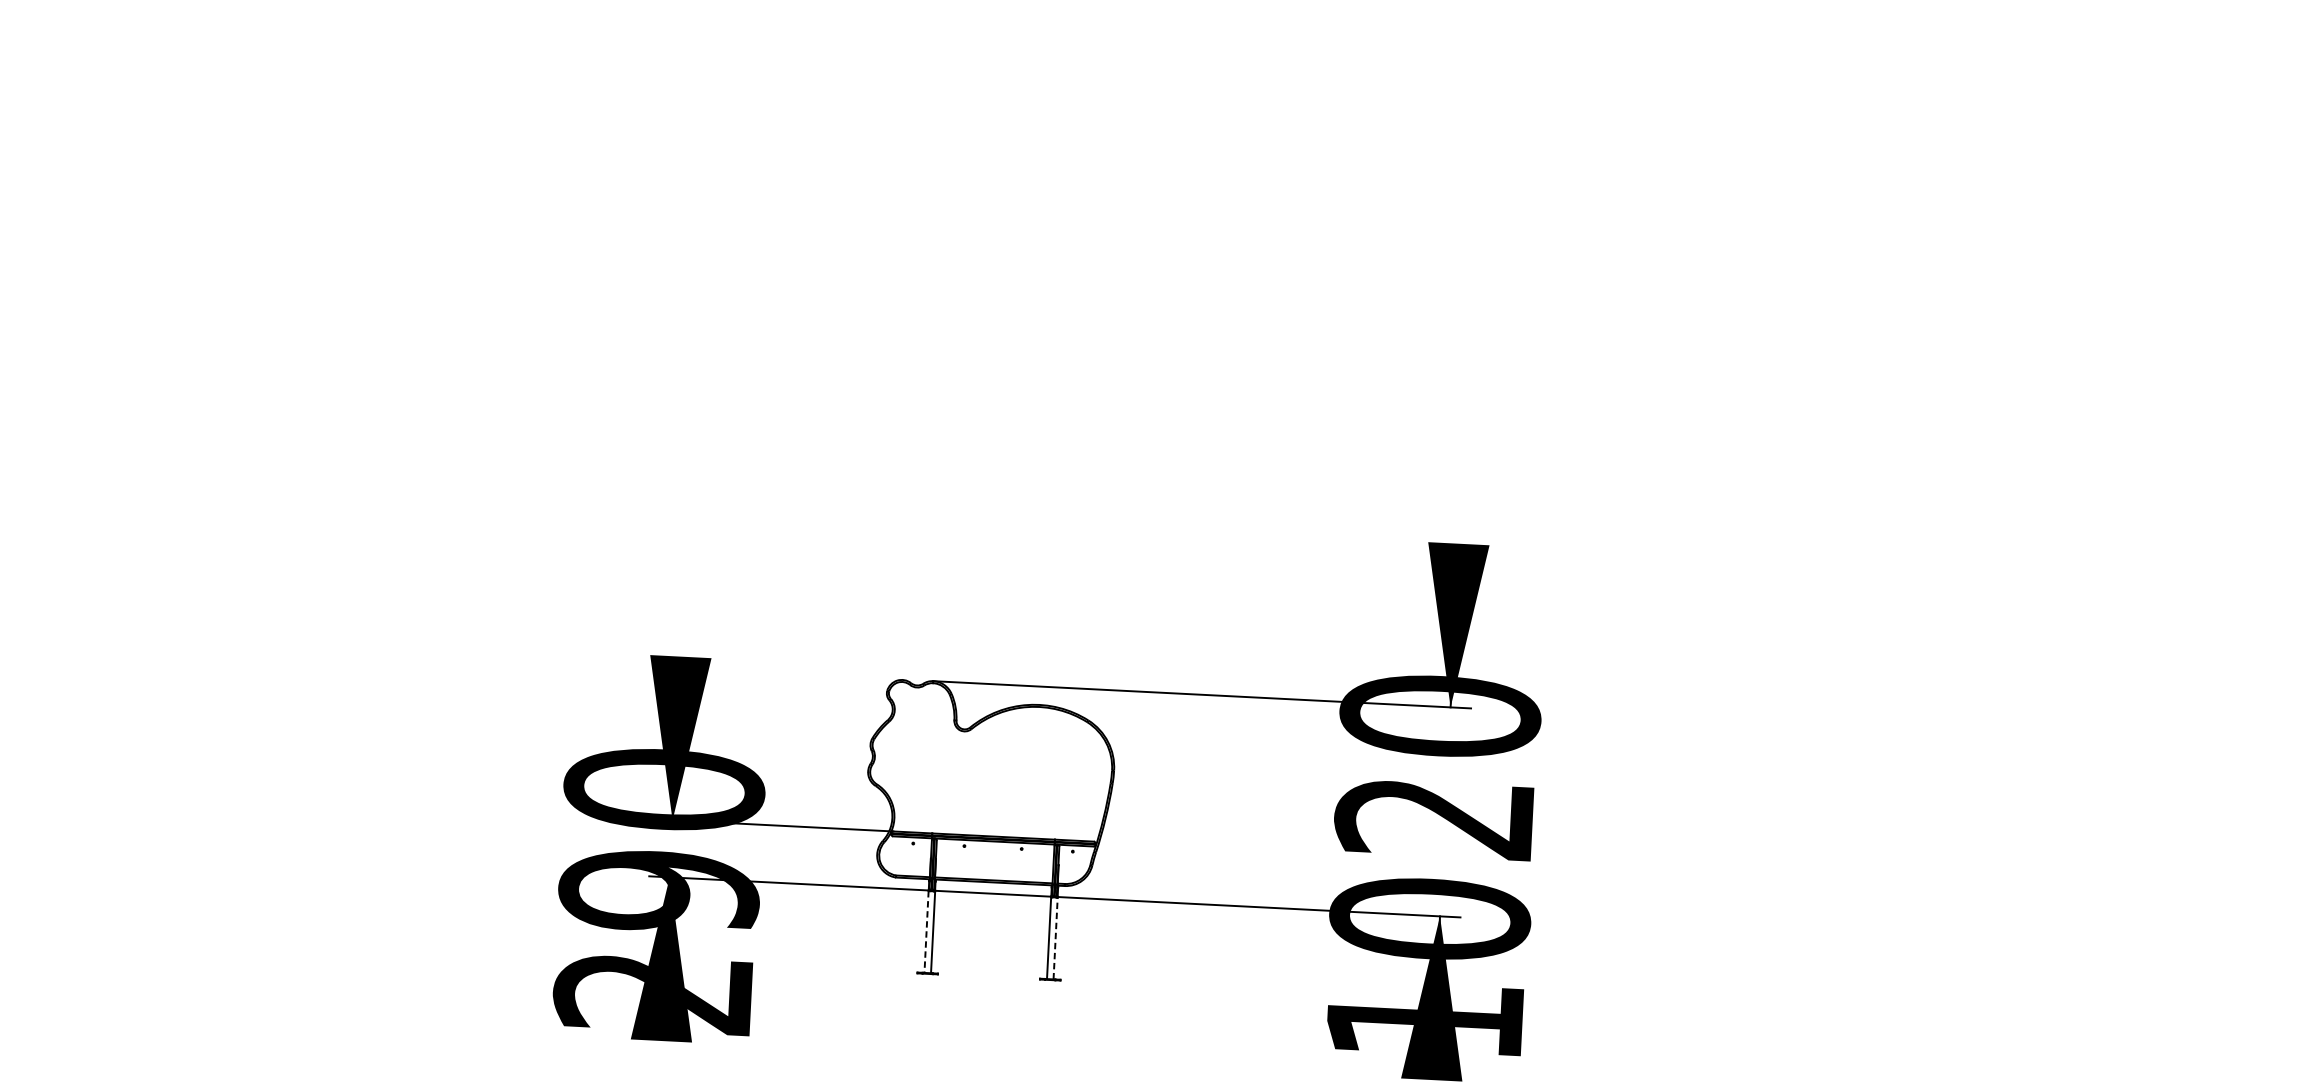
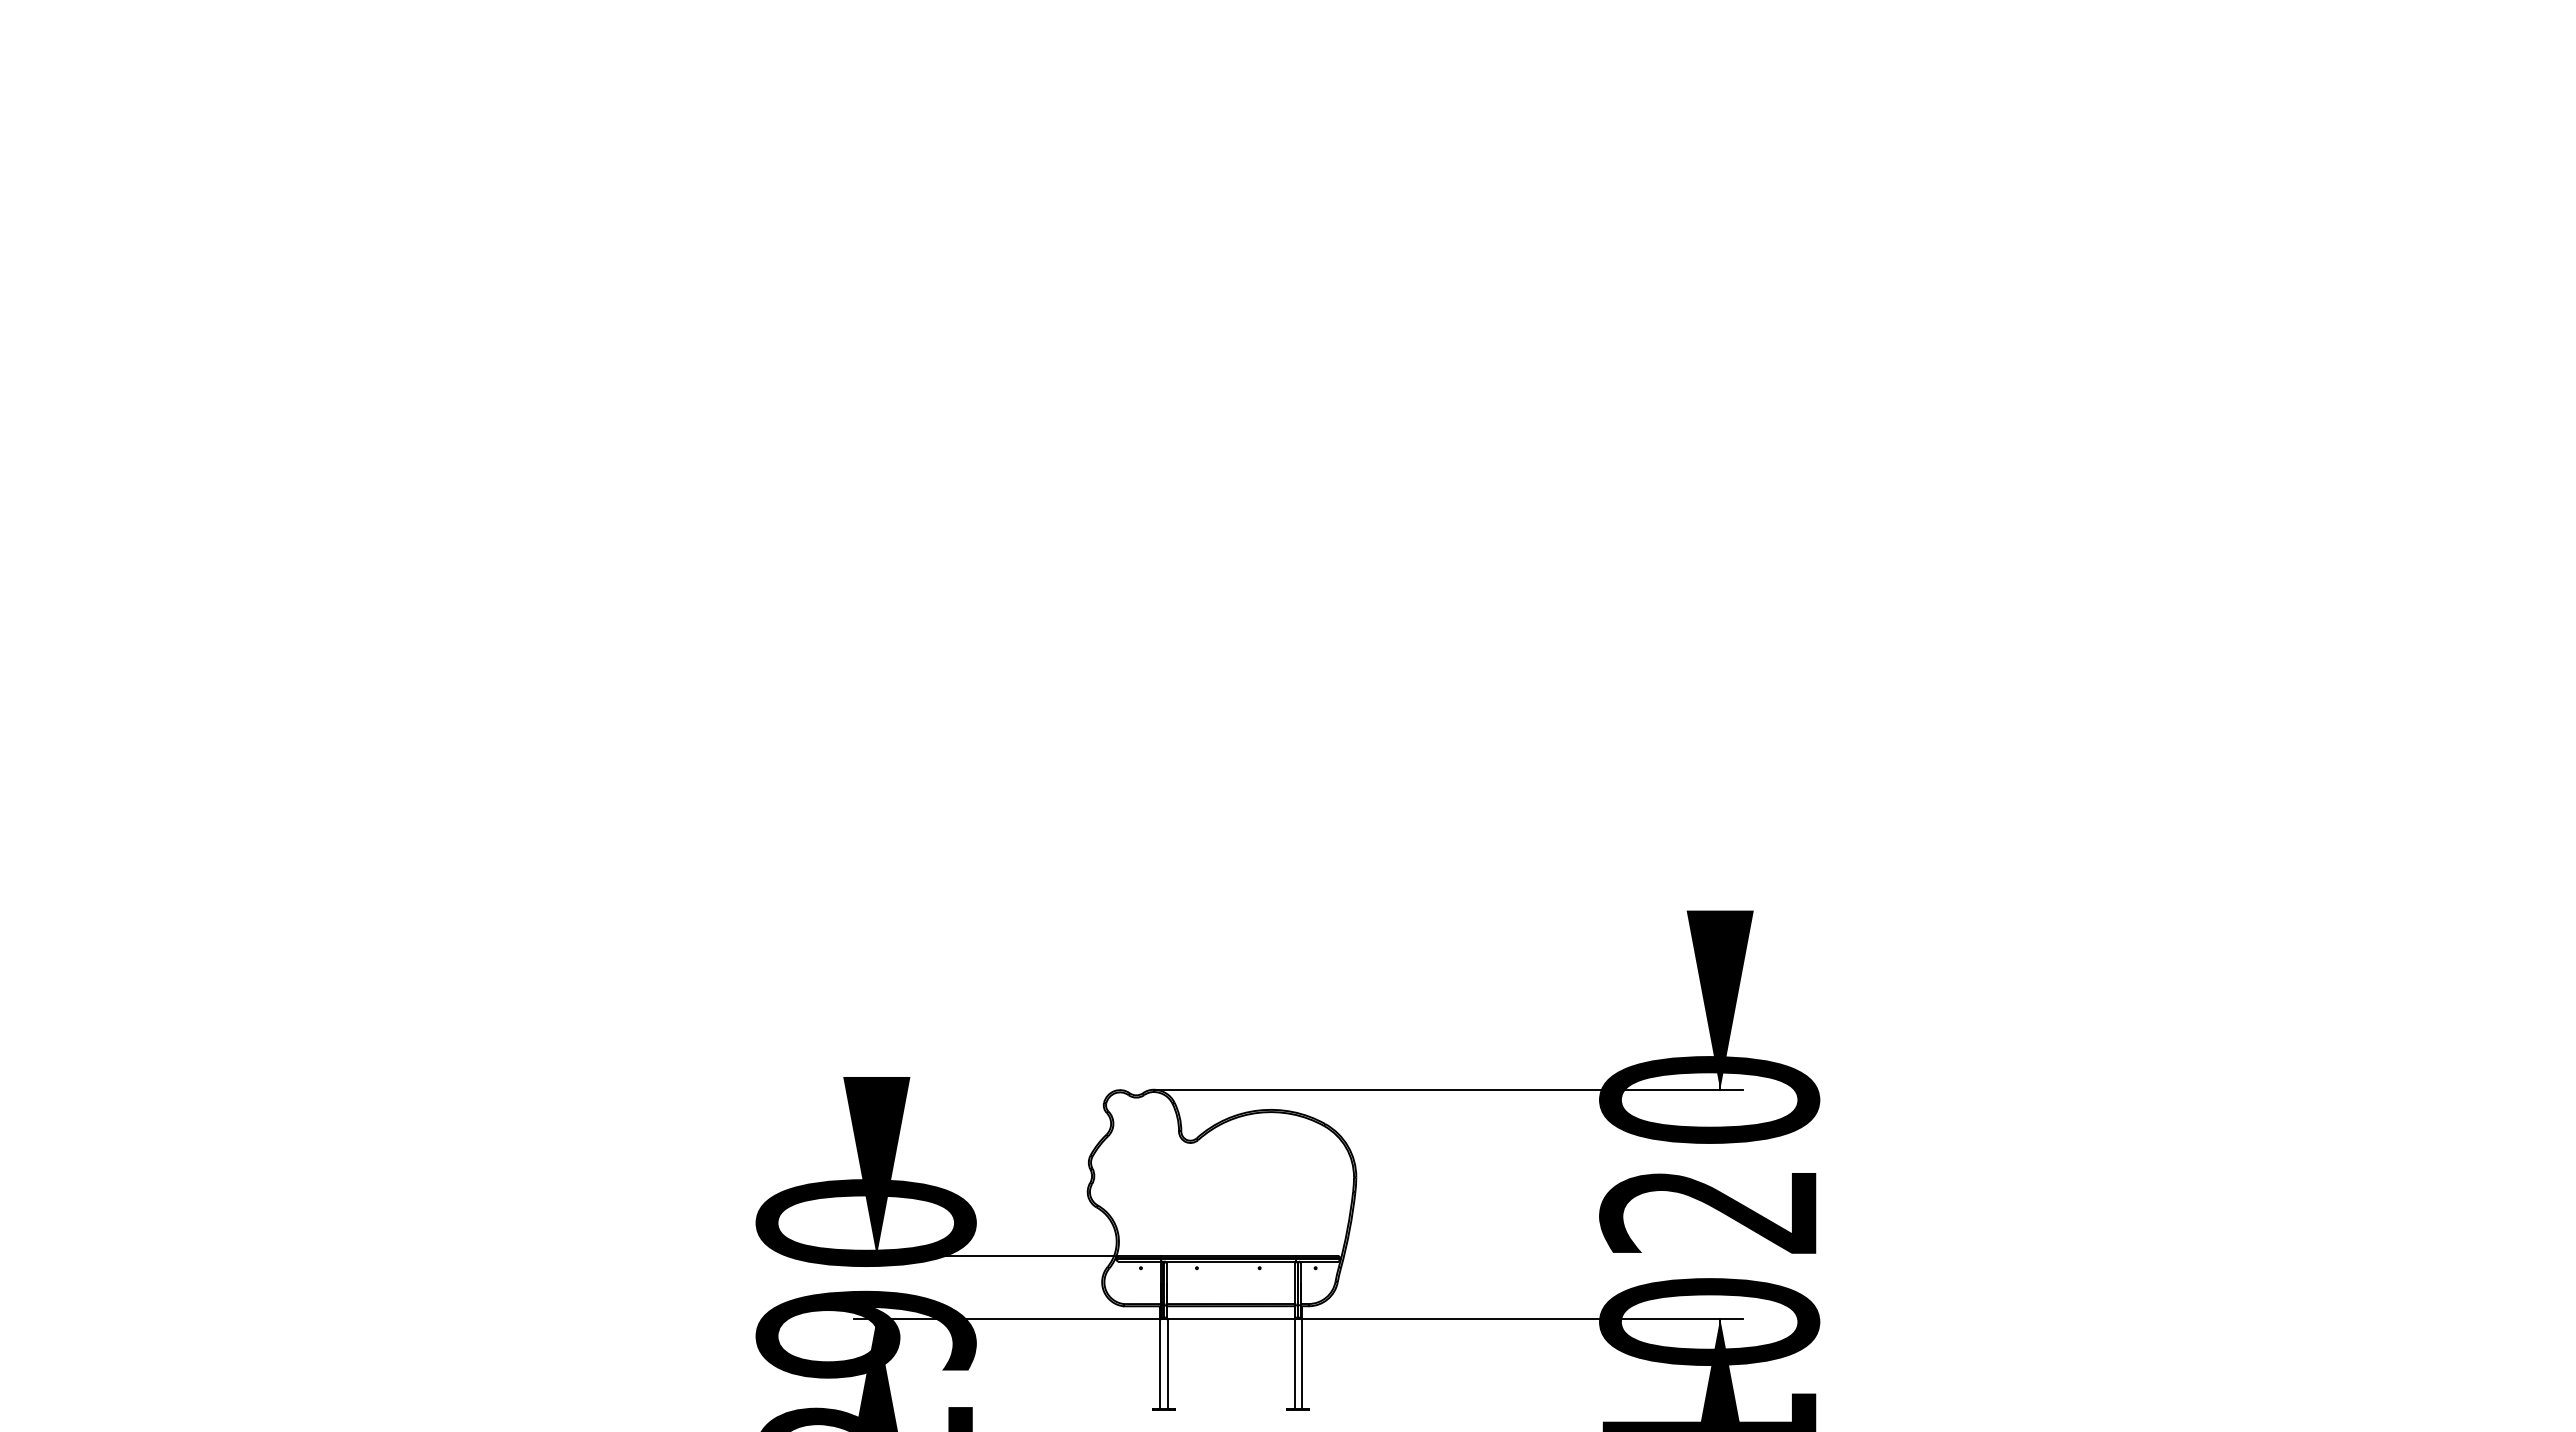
line: (926, 932) -> (1160, 1364), dashed -> solid
line: (1055, 938) -> (1301, 1364), dashed -> solid

